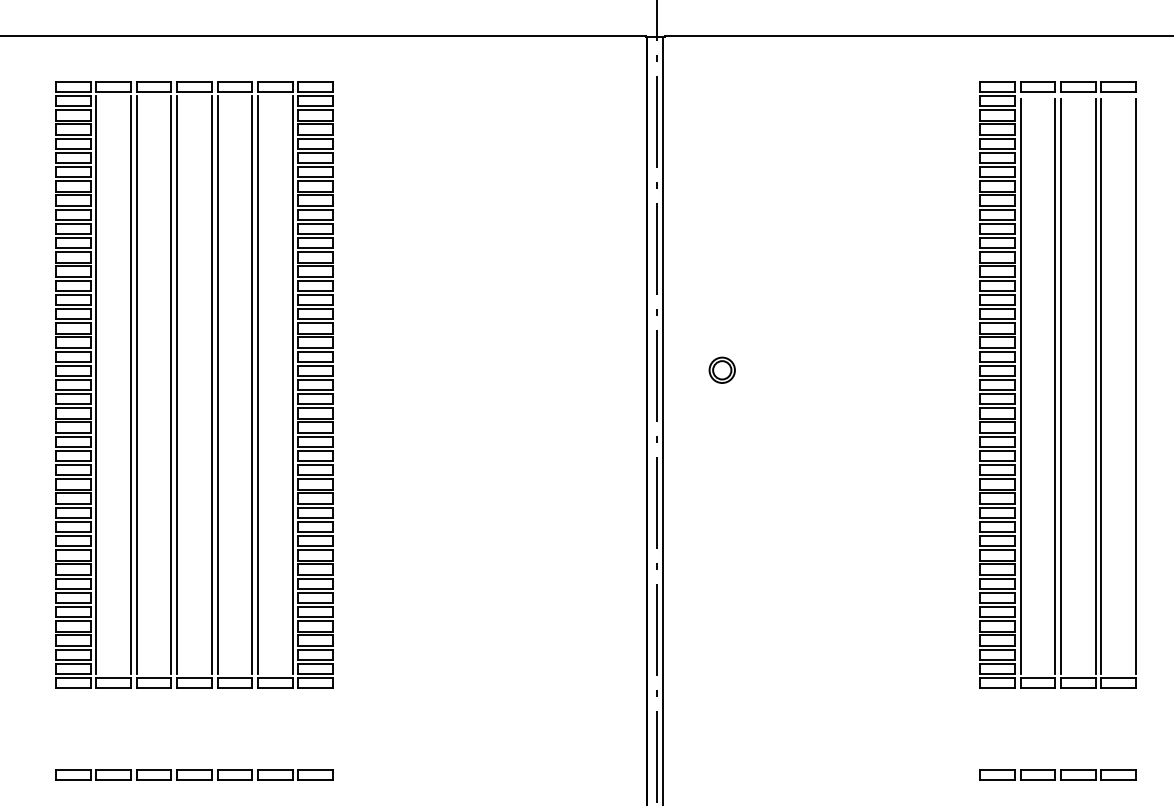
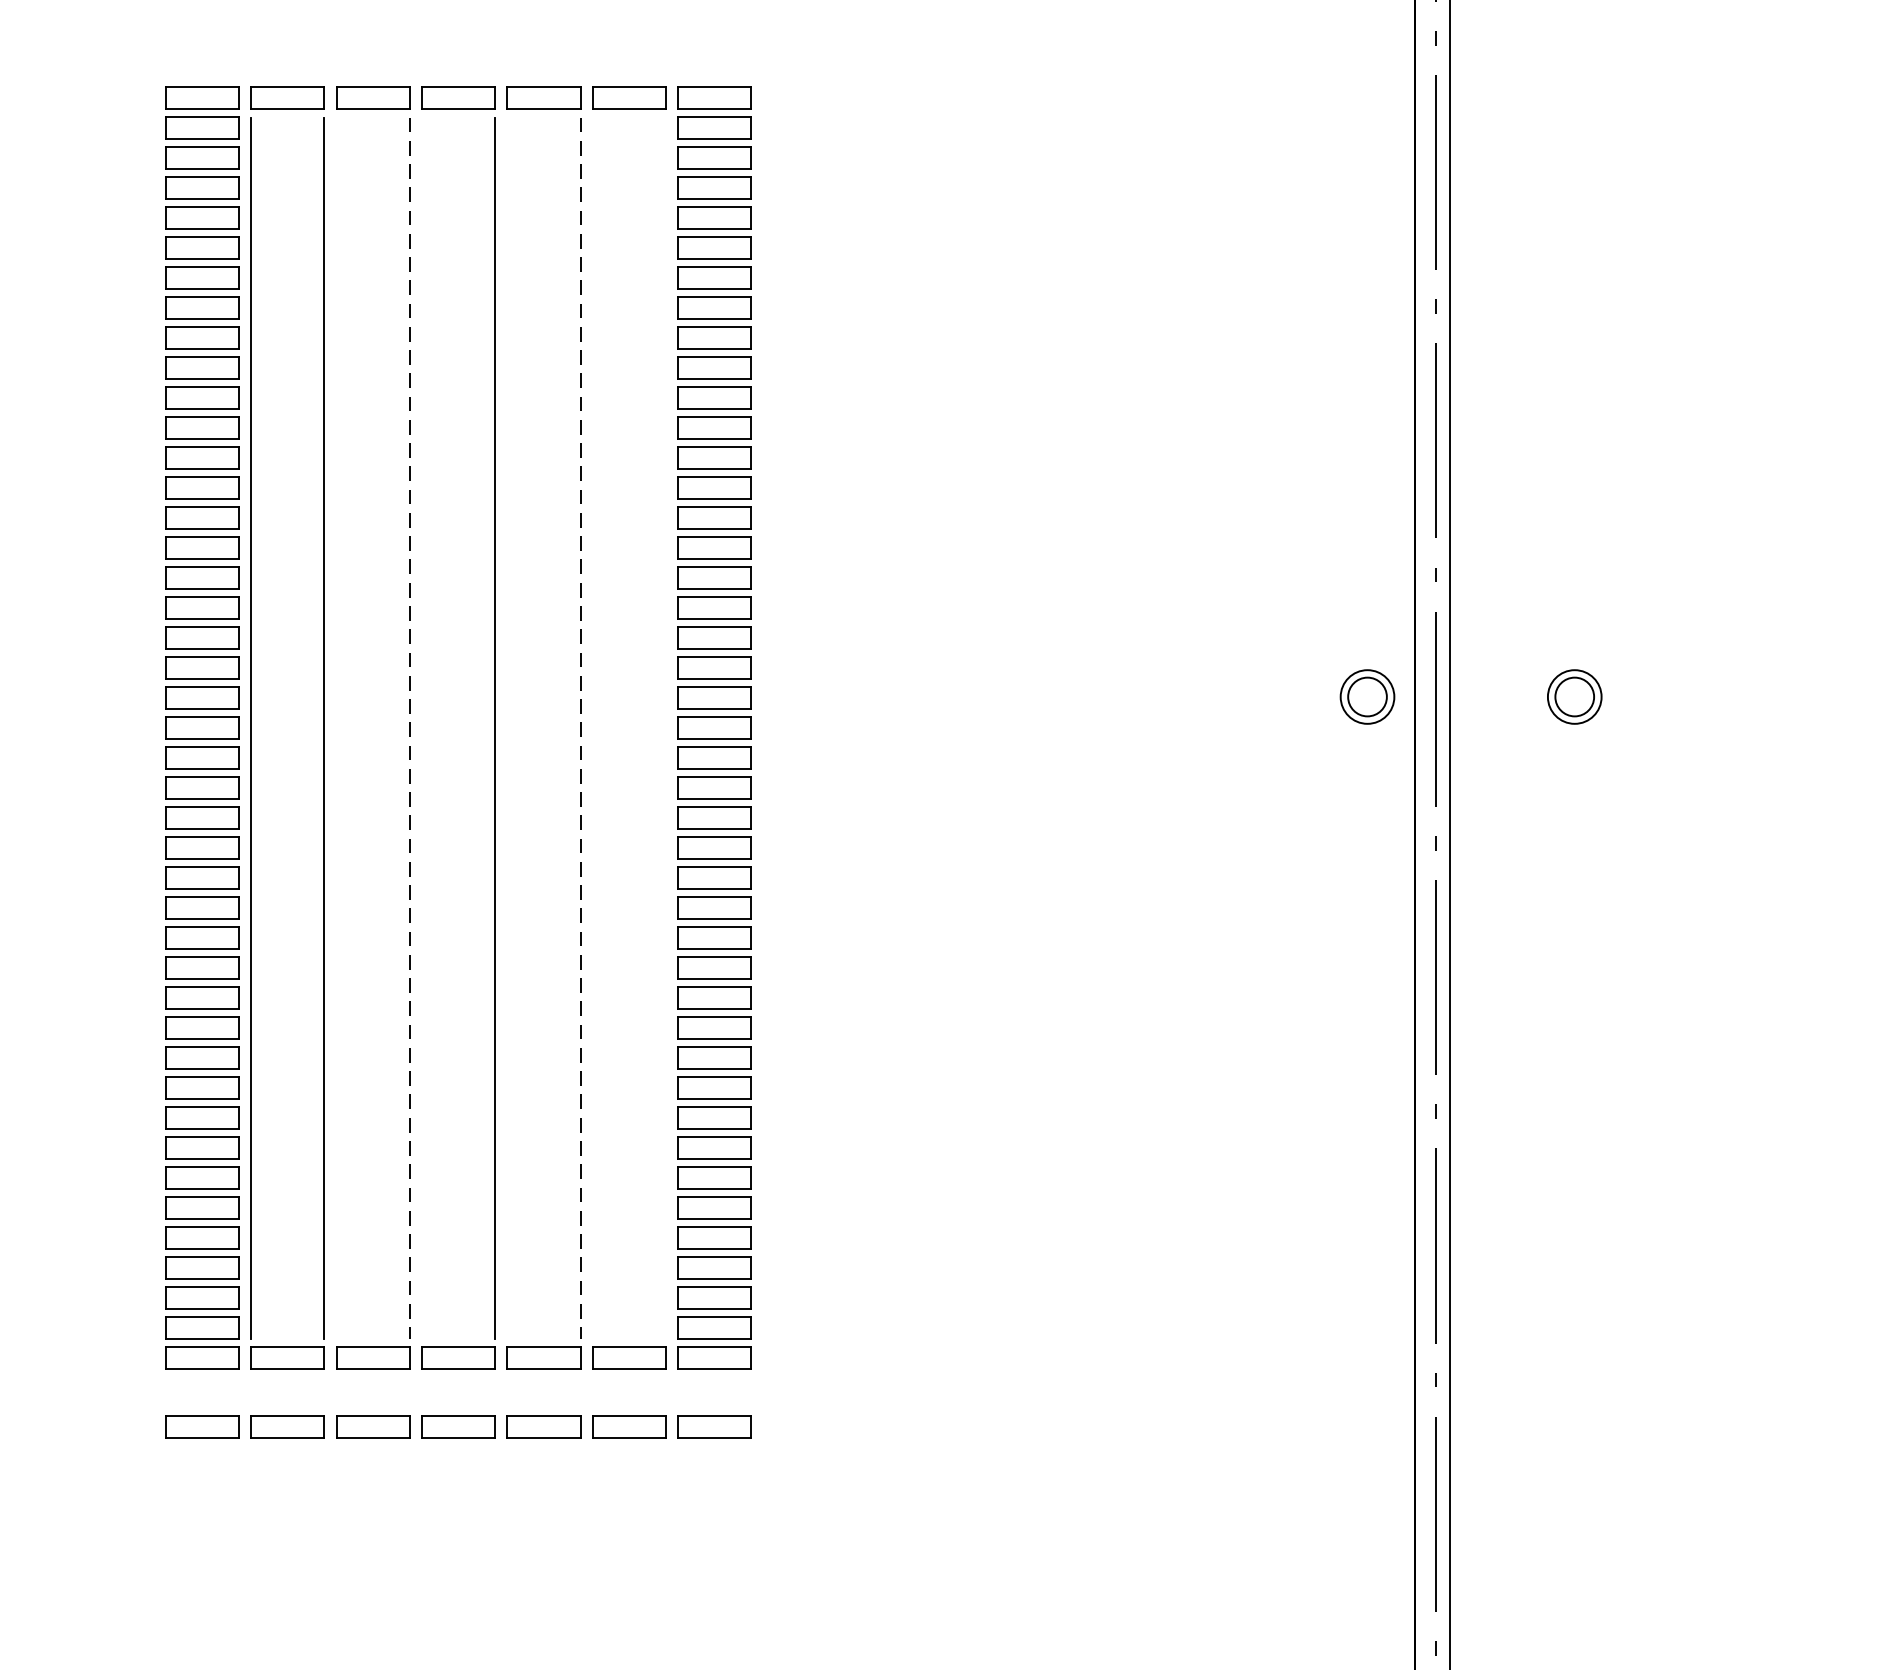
part: (623, 369) -> (1365, 695), added
line: (136, 385) -> (336, 729), removed
line: (171, 385) -> (410, 729), solid -> dashed
line: (177, 385) -> (422, 729), removed
line: (217, 385) -> (507, 729), removed
line: (252, 385) -> (581, 729), solid -> dashed
line: (257, 385) -> (591, 729), removed
line: (292, 385) -> (665, 729), removed
part: (194, 774) -> (458, 1426), moved

